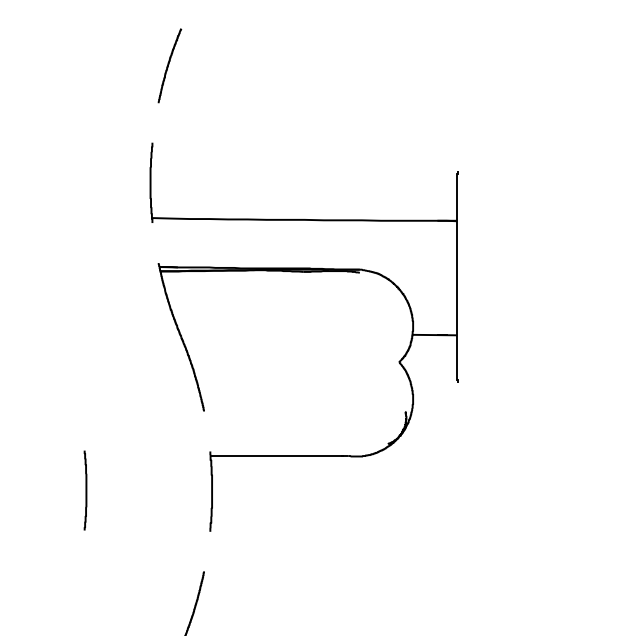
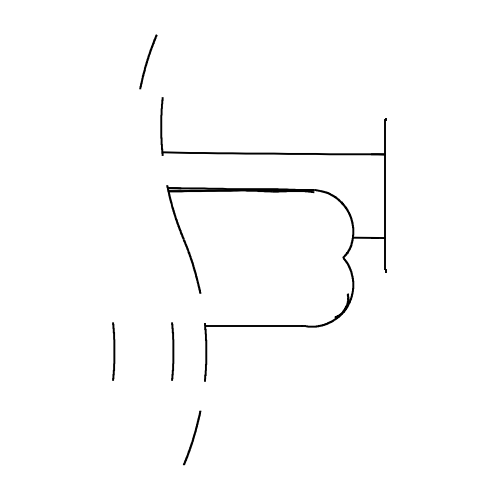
curve: (170, 65) -> (148, 61), moved
line: (165, 490) -> (172, 351), added

